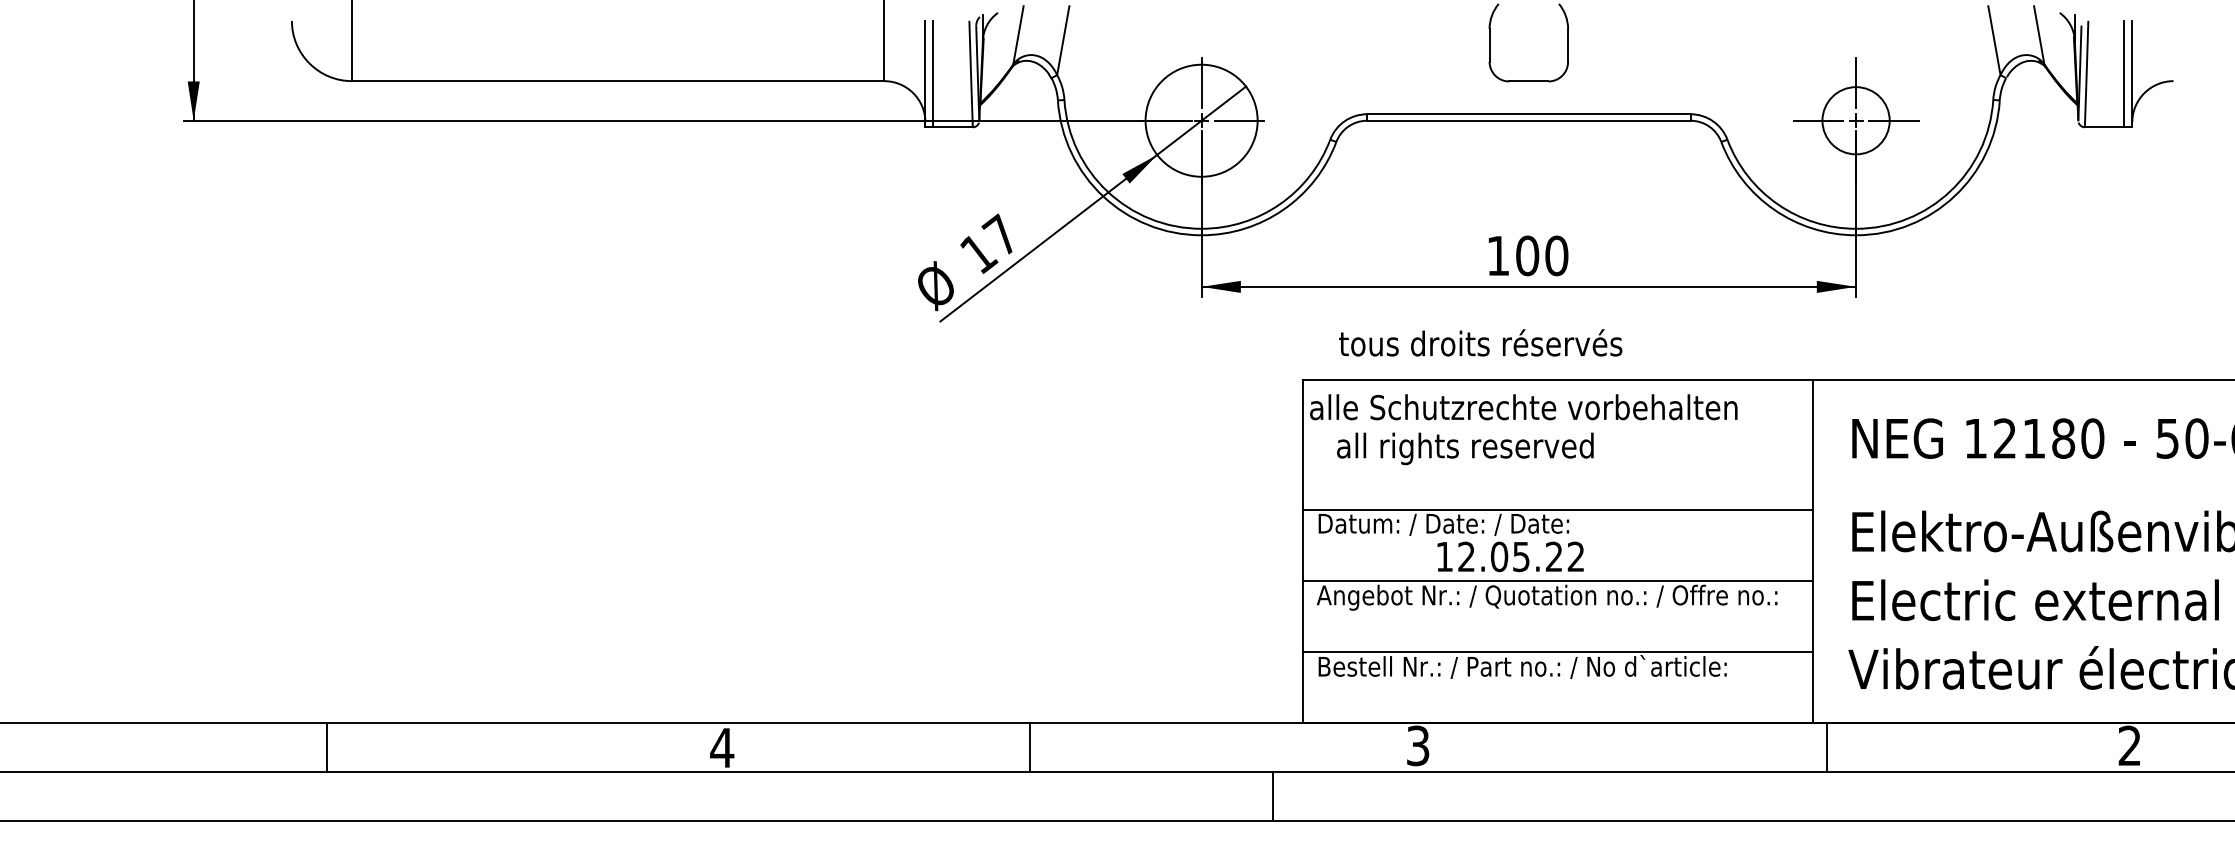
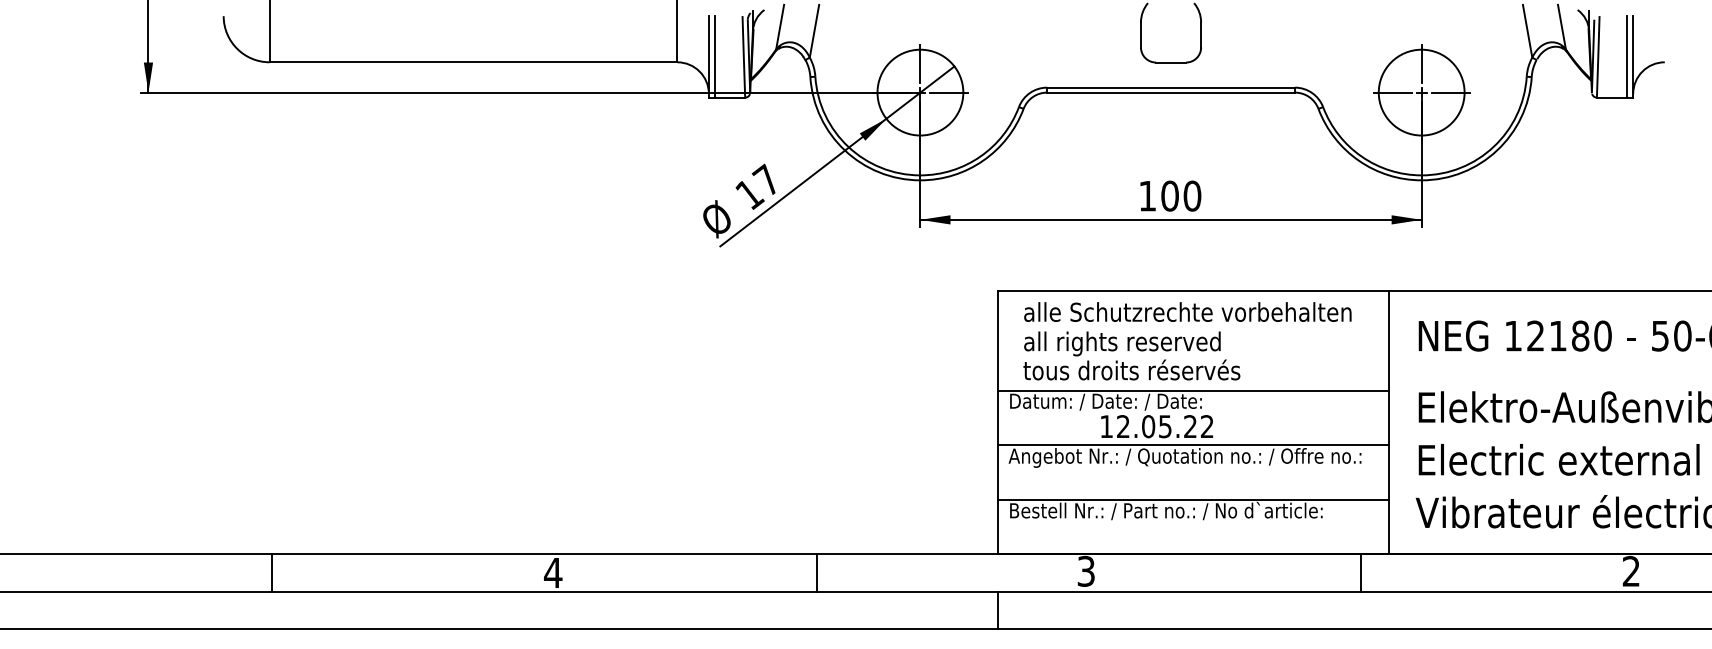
circle: (1856, 120) -> (1422, 92), size x1.67
text: (1480, 342) -> (1131, 369), moved
text: (1523, 407) -> (1187, 312), moved
line: (326, 747) -> (272, 572), moved
line: (1030, 747) -> (816, 572), moved
line: (1826, 747) -> (1360, 572), moved
line: (1273, 796) -> (998, 610), moved

